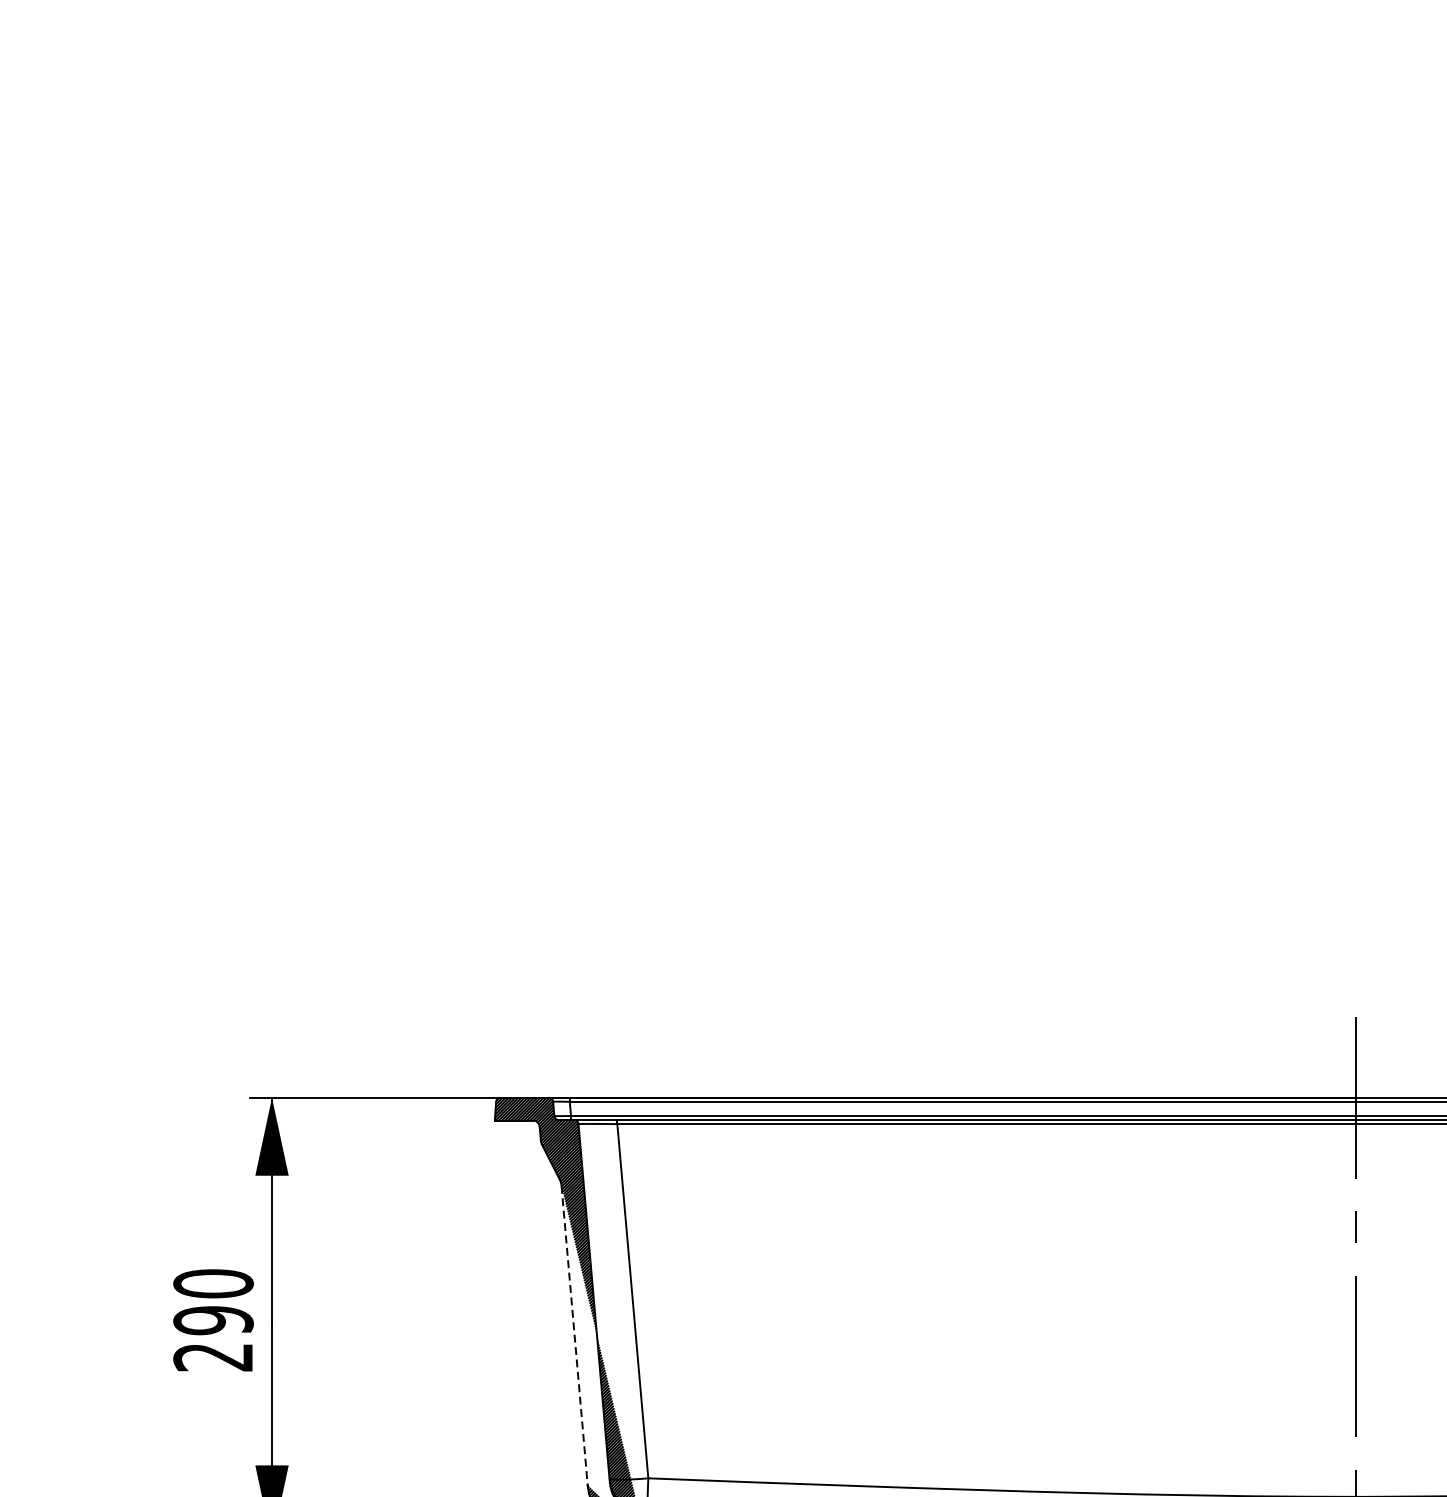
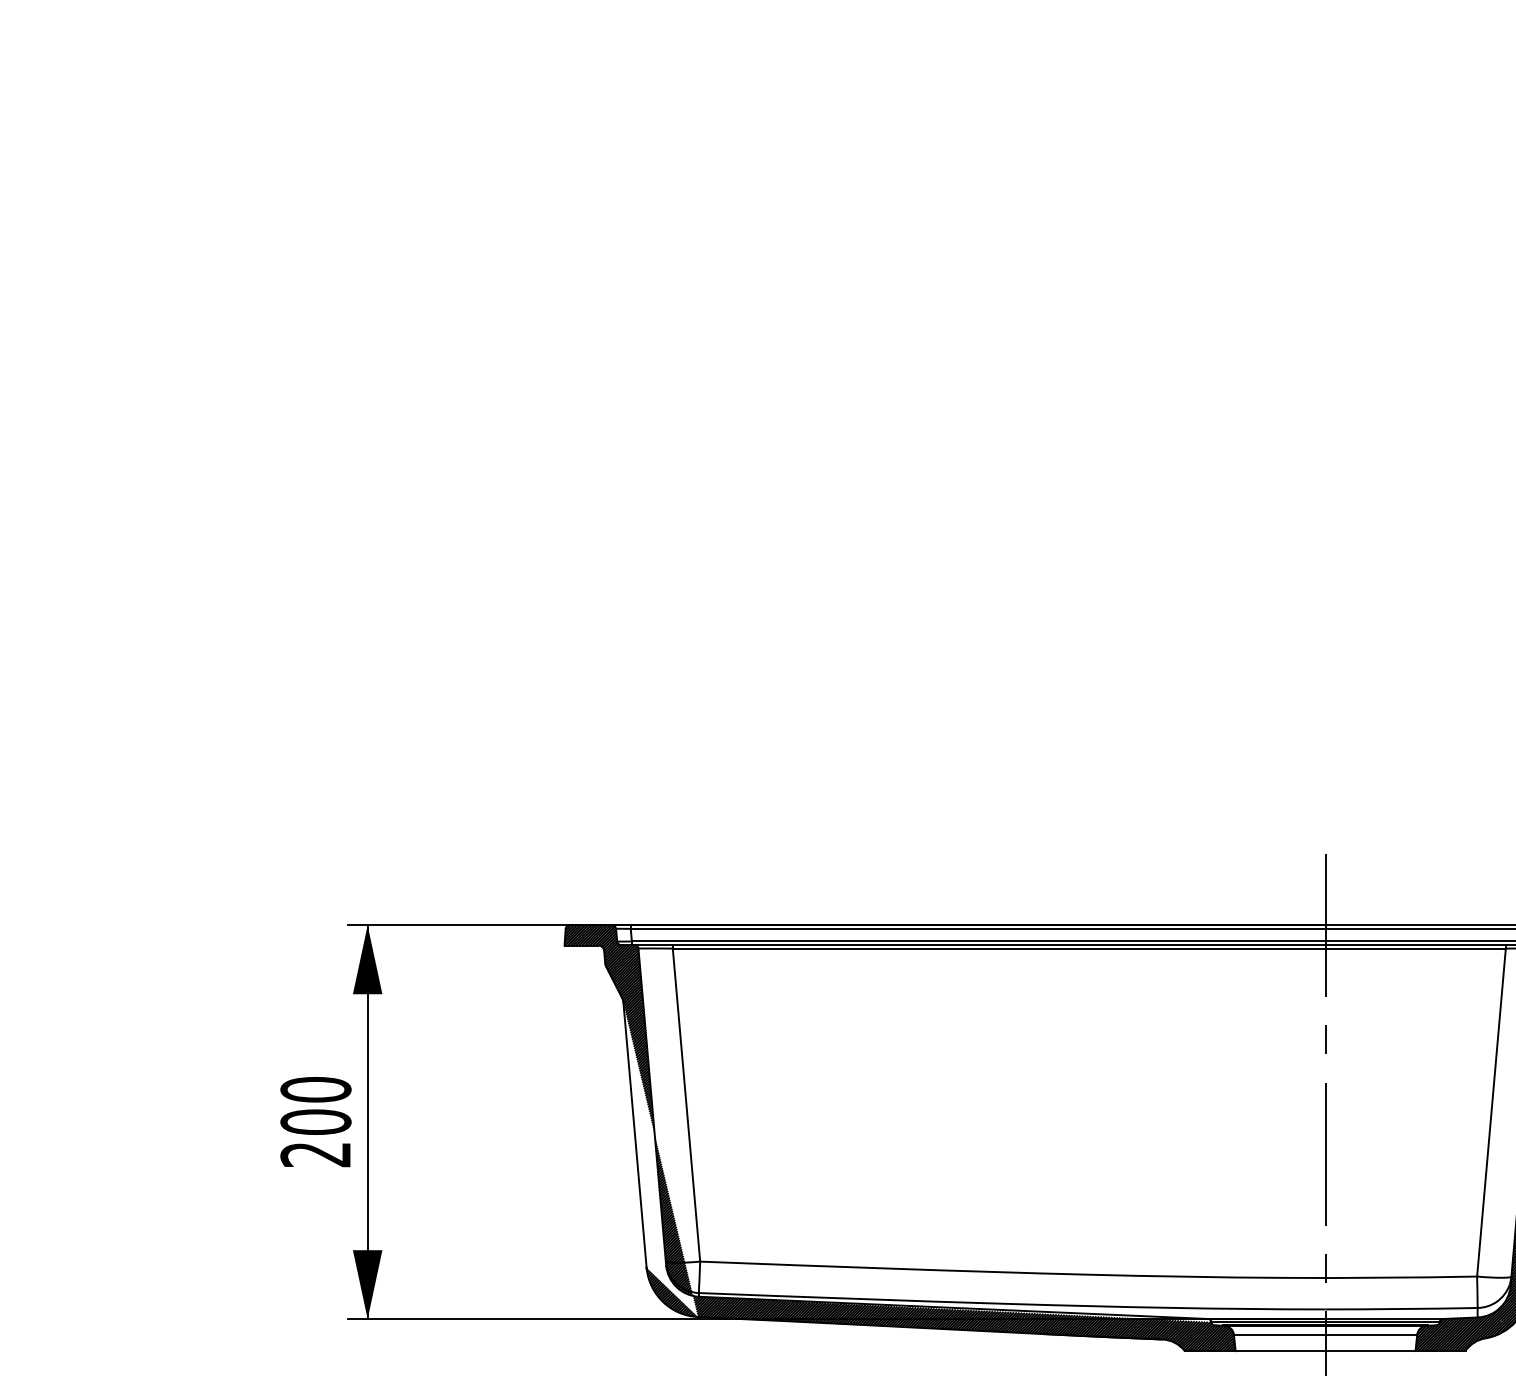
text: (212, 1320) -> (315, 1122), 290 -> 200
line: (575, 1335) -> (635, 1135), dashed -> solid

